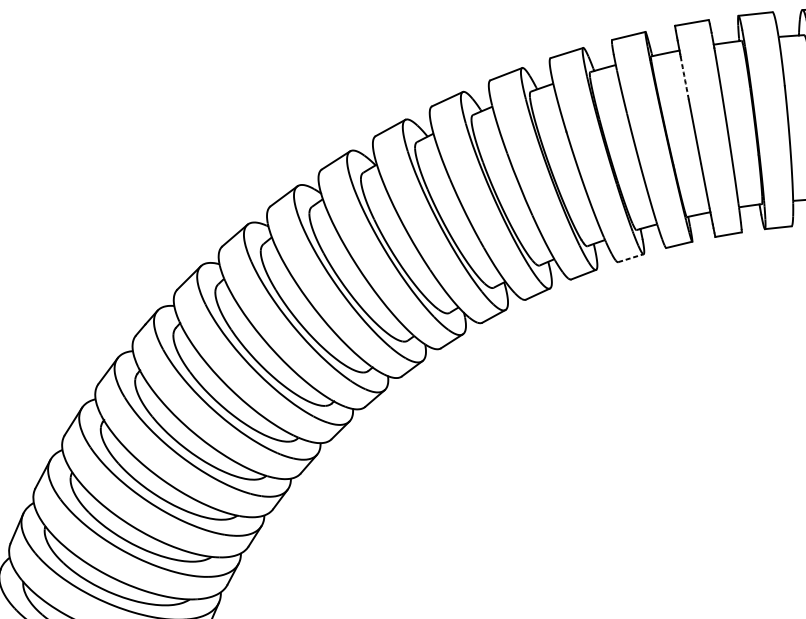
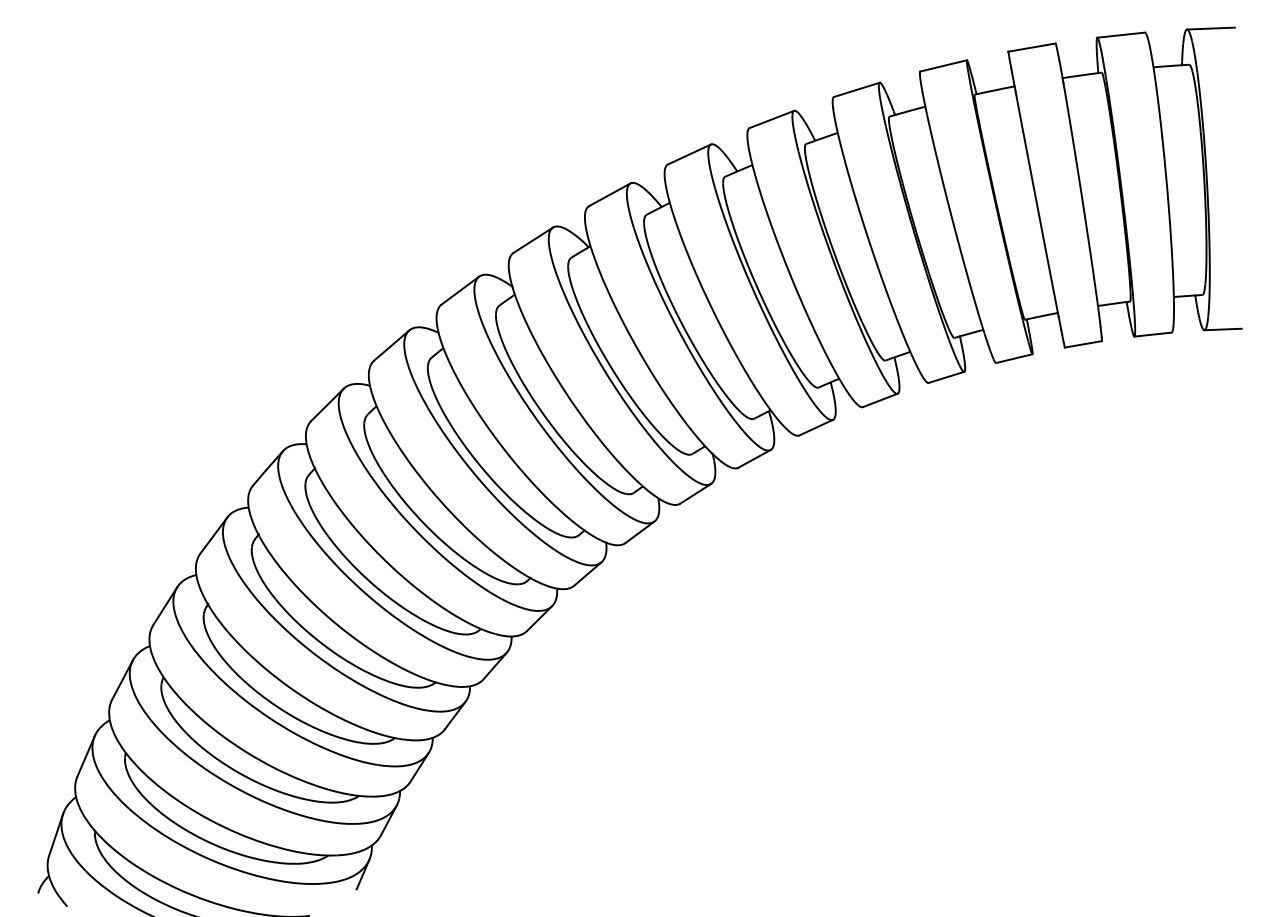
arc: (684, 77) -> (1021, 124), dashed -> solid
line: (630, 258) -> (946, 377), dashed -> solid

